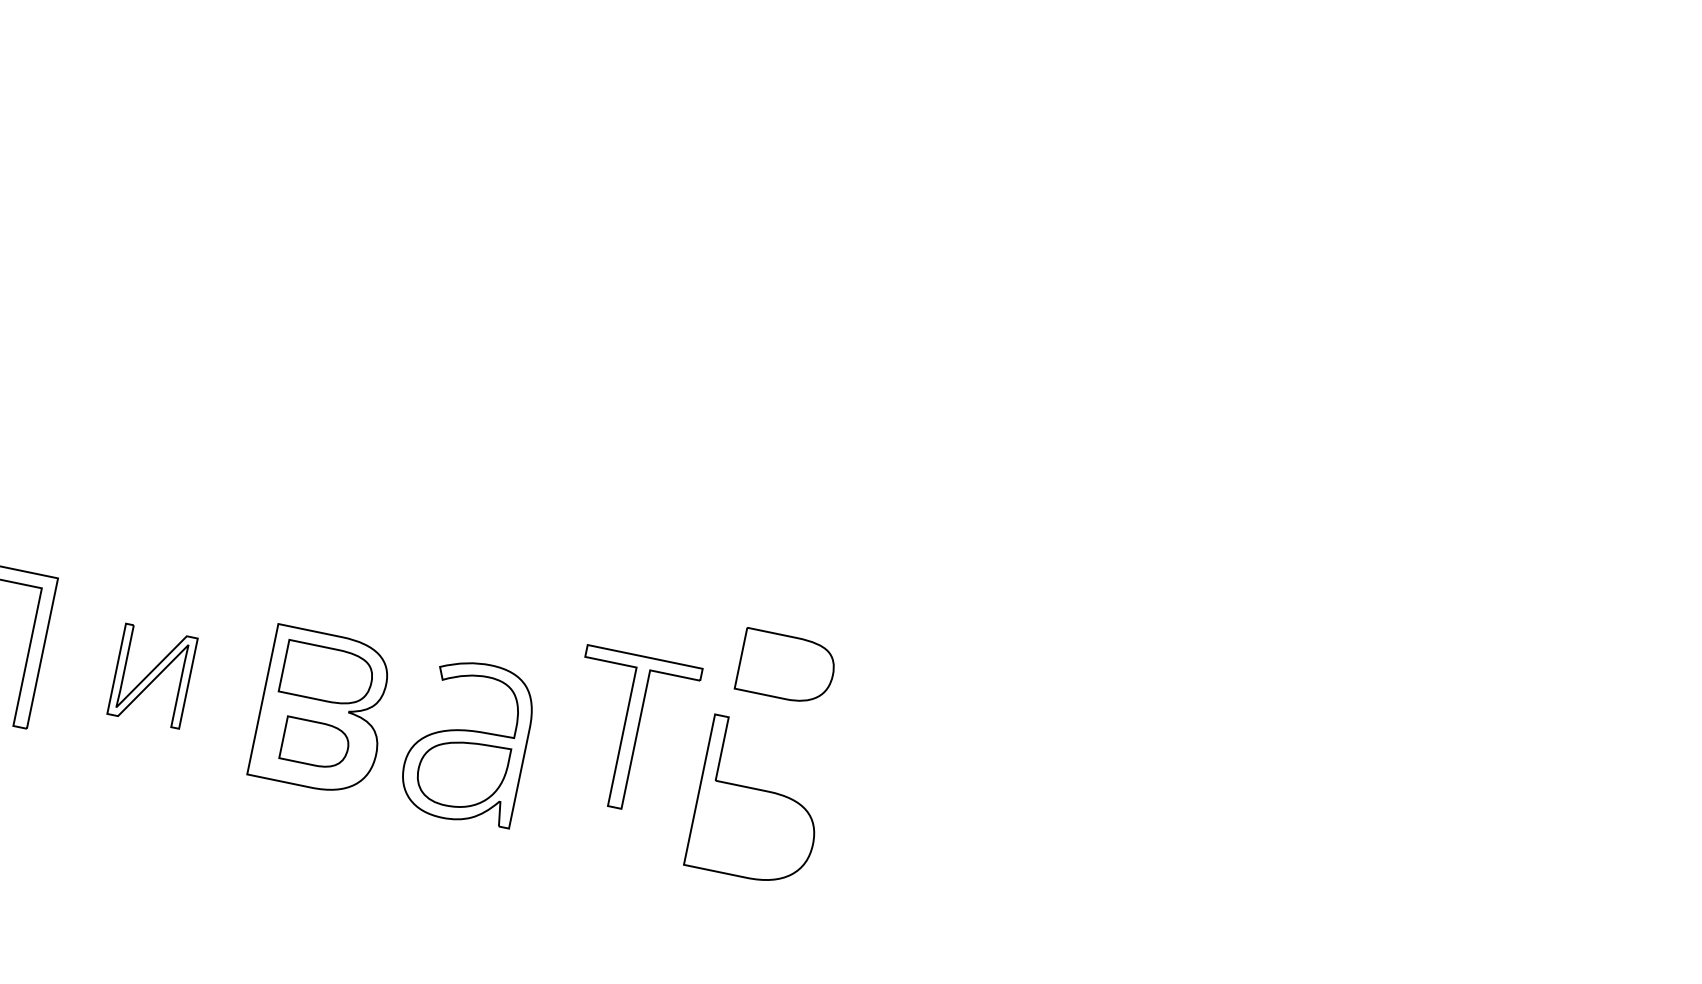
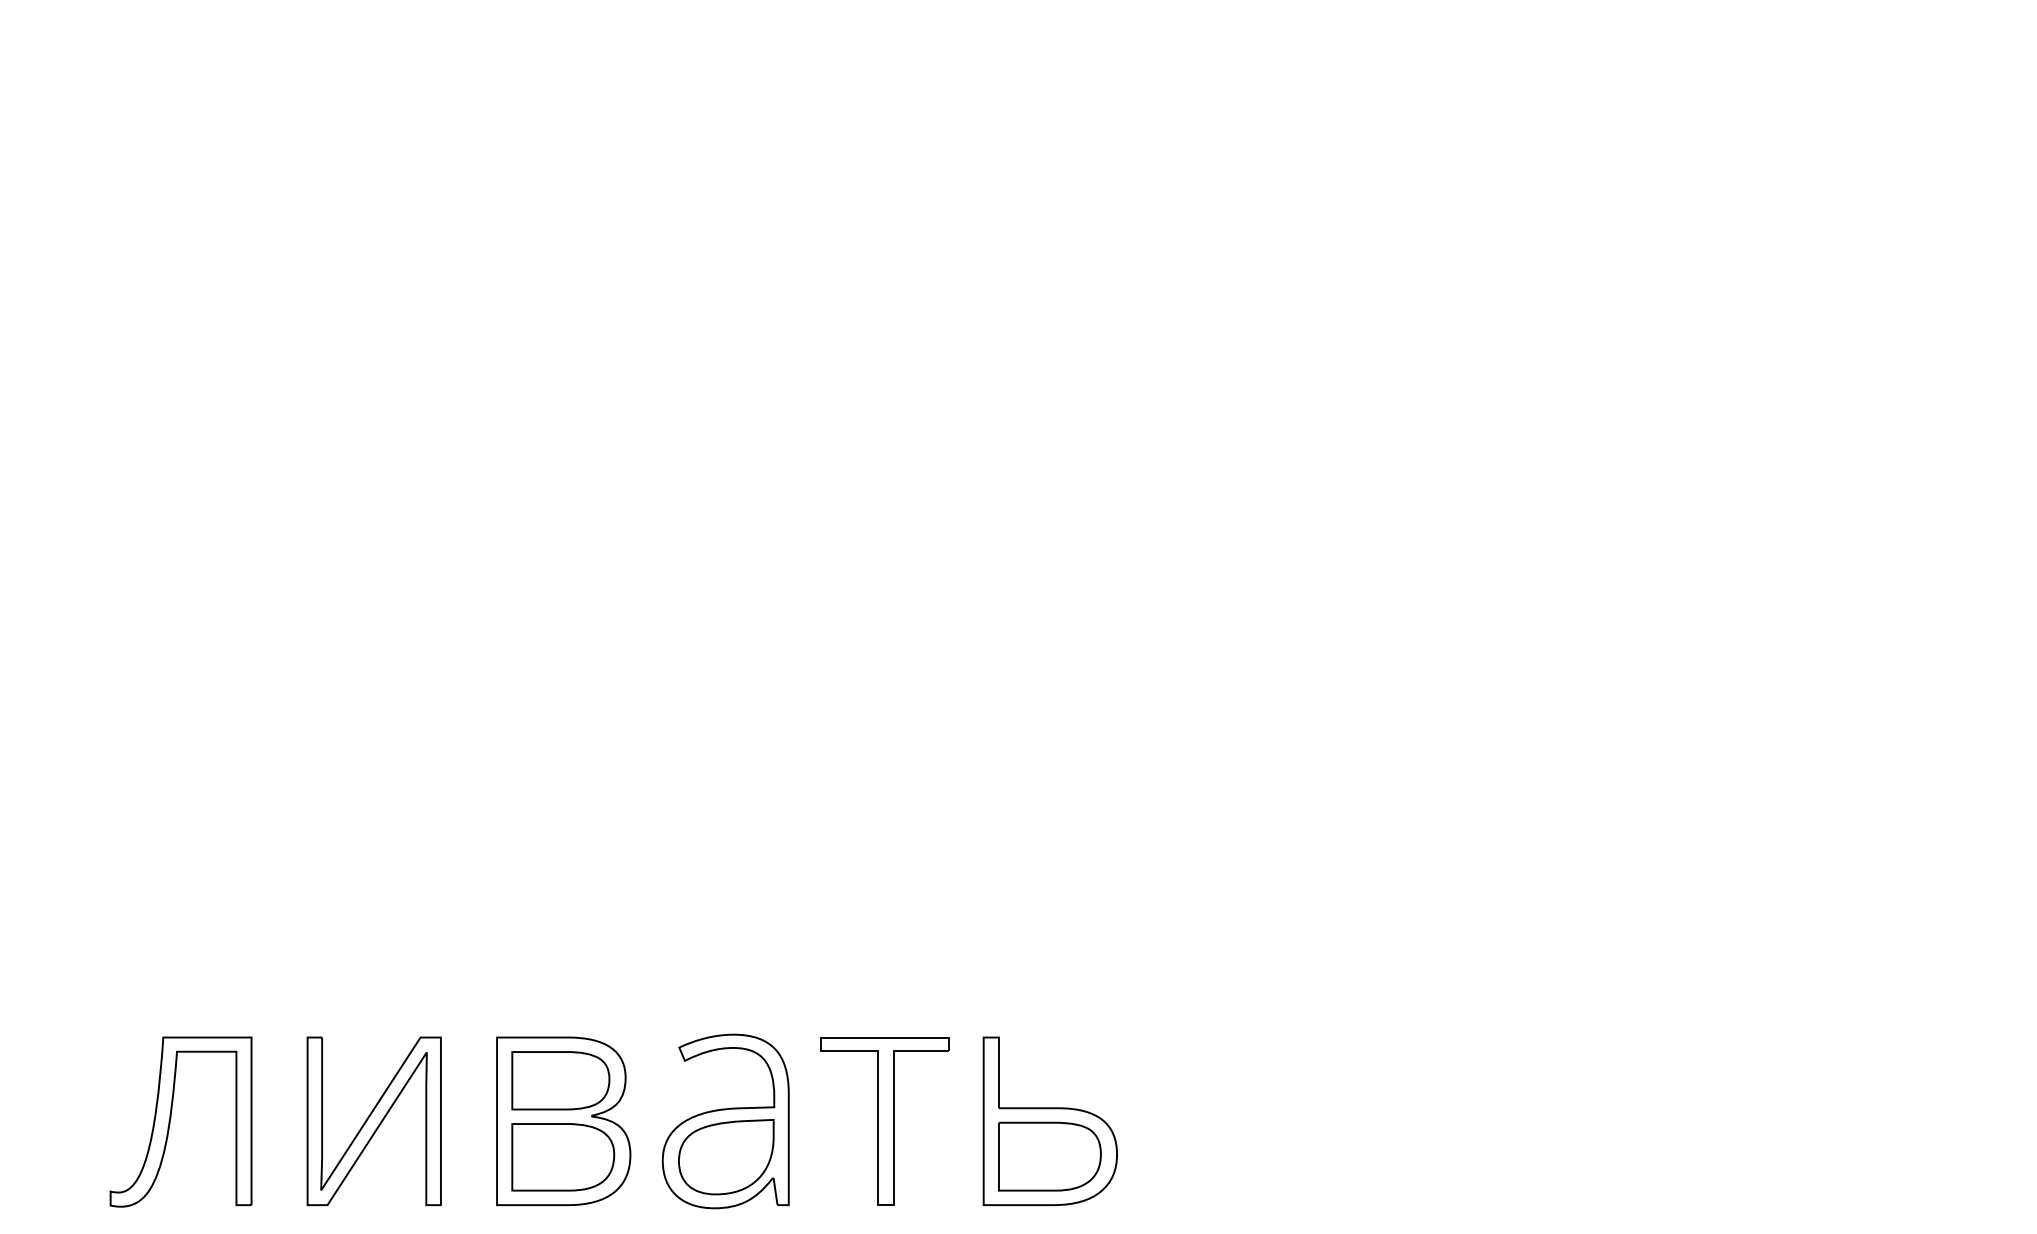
part: (786, 667) -> (1049, 1156), moved
part: (152, 675) -> (373, 1120), size x1.67
part: (628, 732) -> (884, 1121), moved
part: (315, 743) -> (563, 1157), size x1.43

